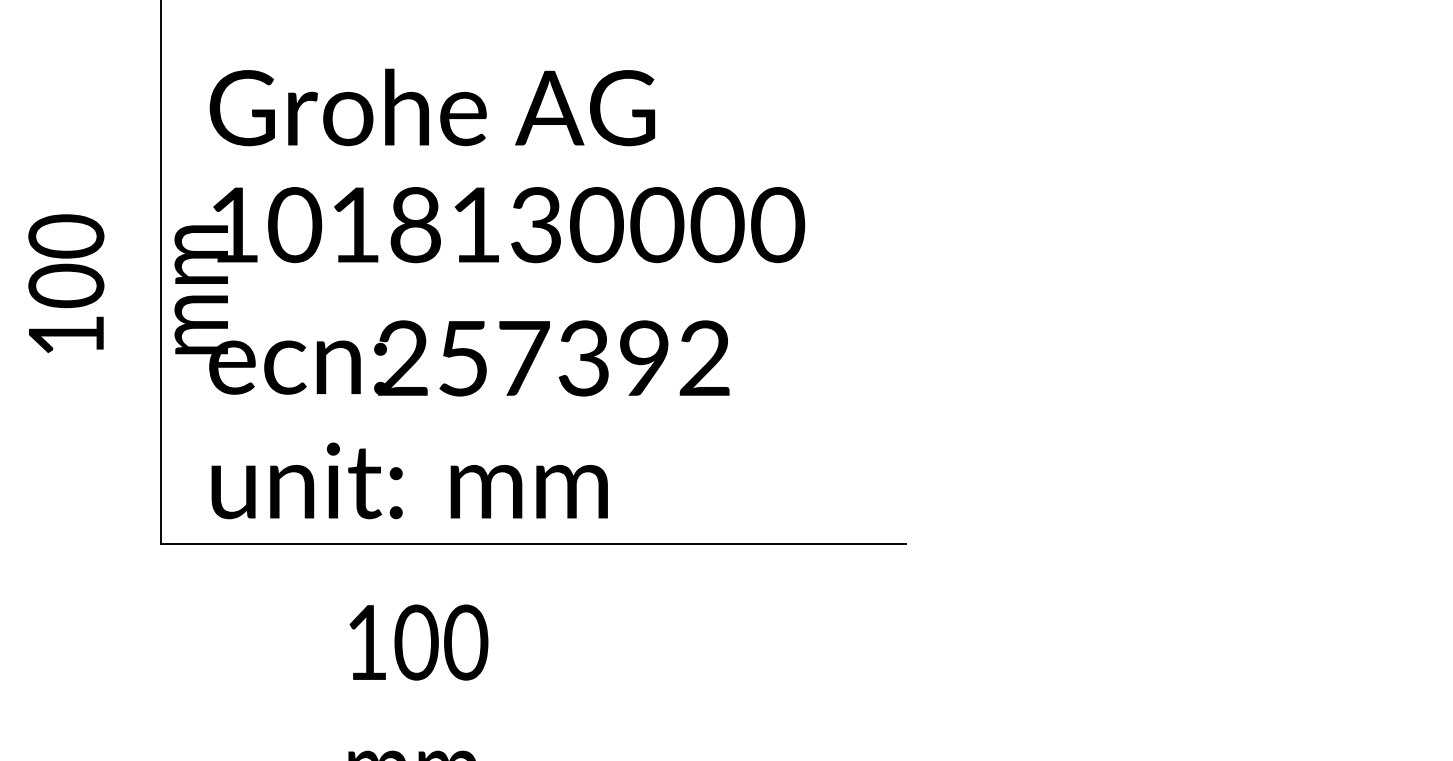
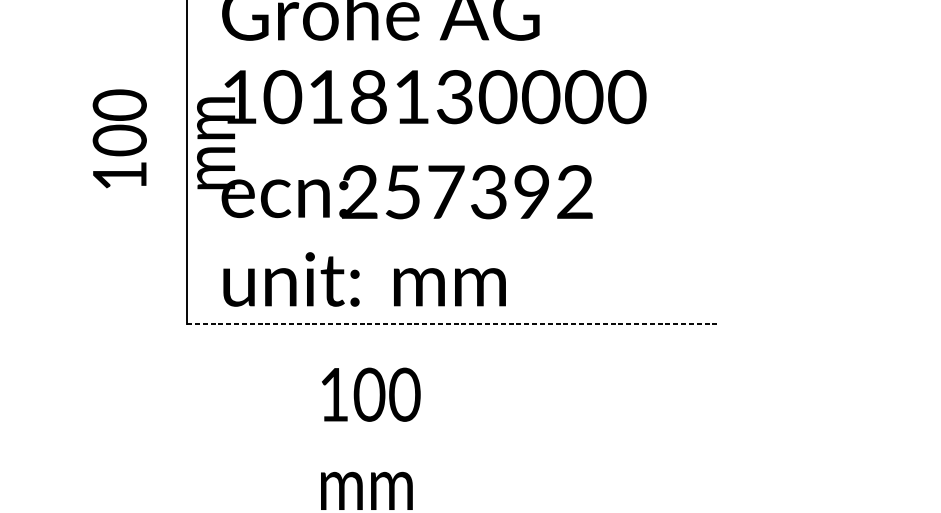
line: (533, 543) -> (452, 324), solid -> dashed

